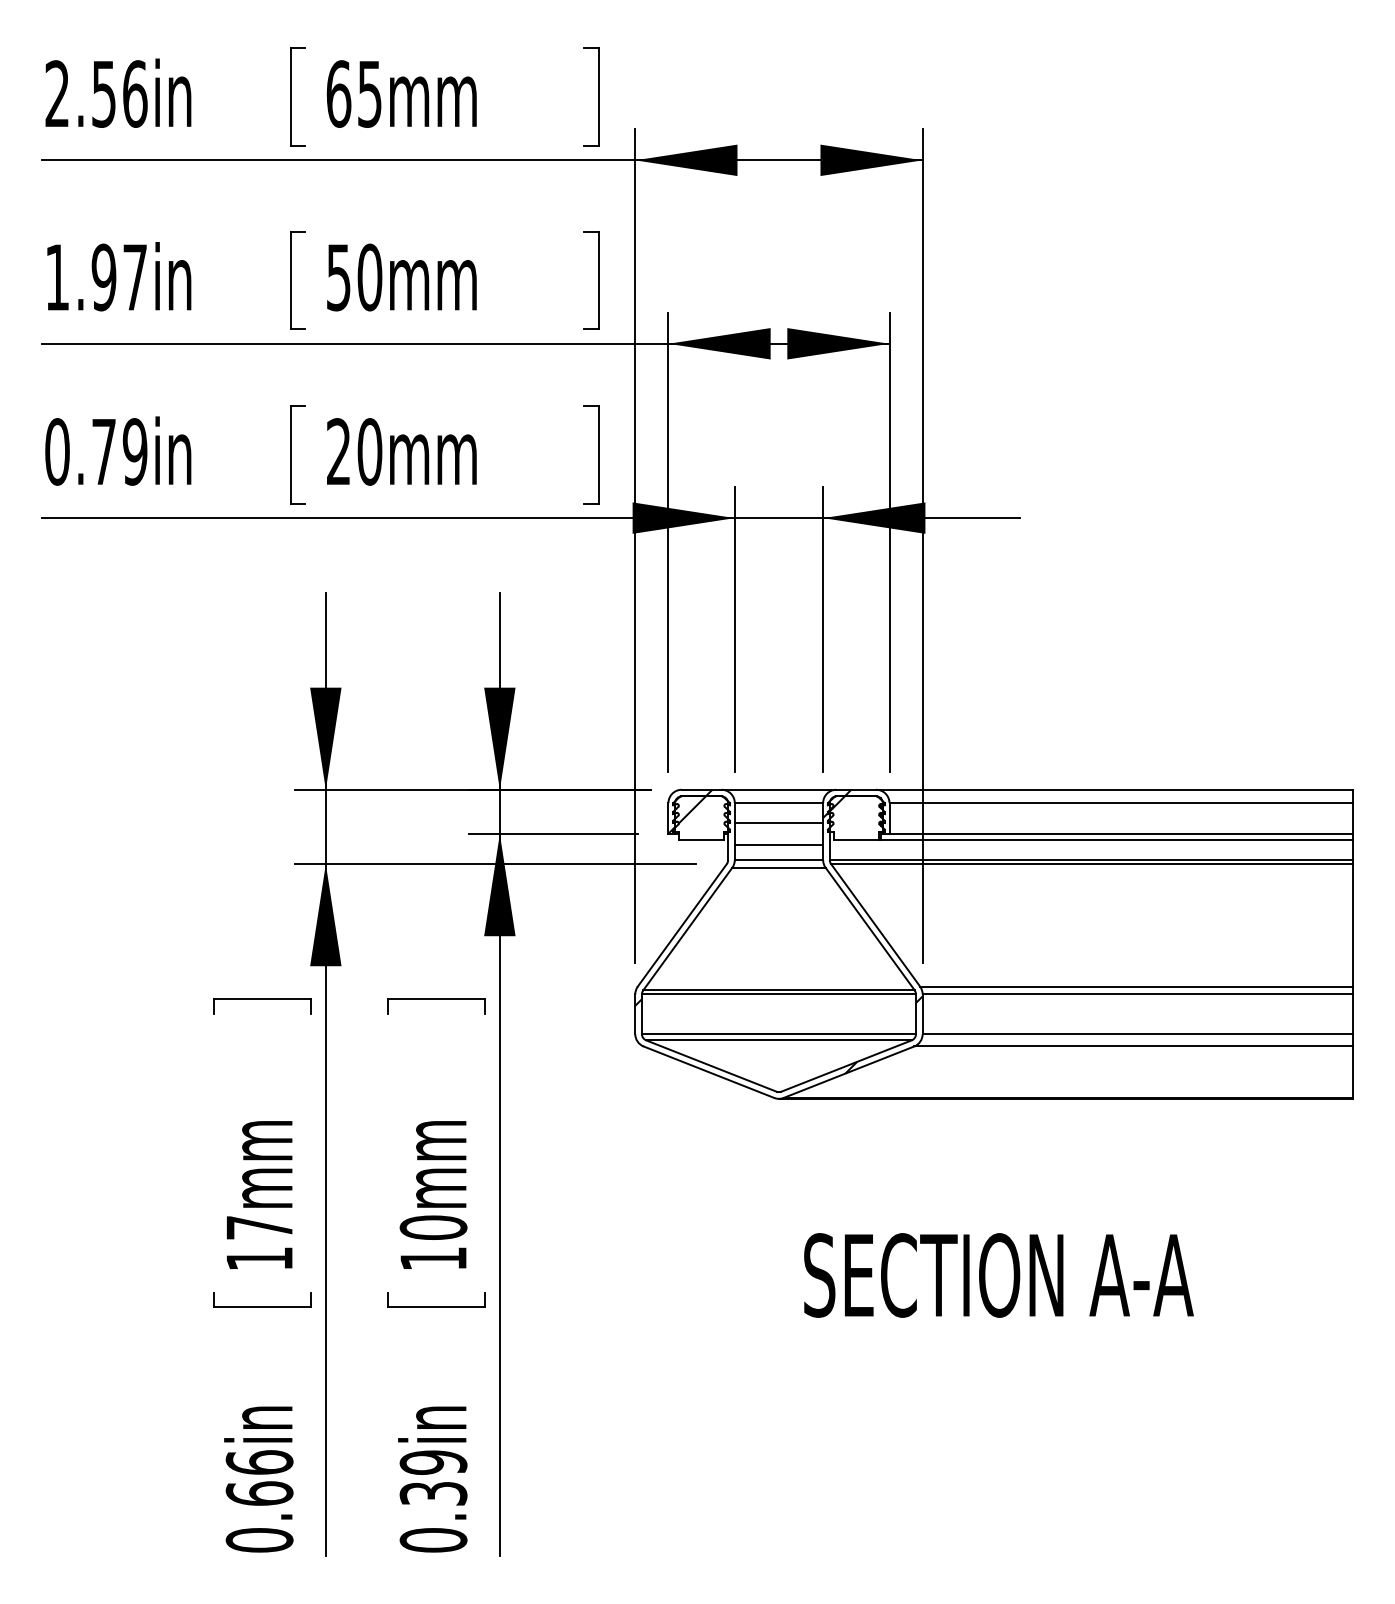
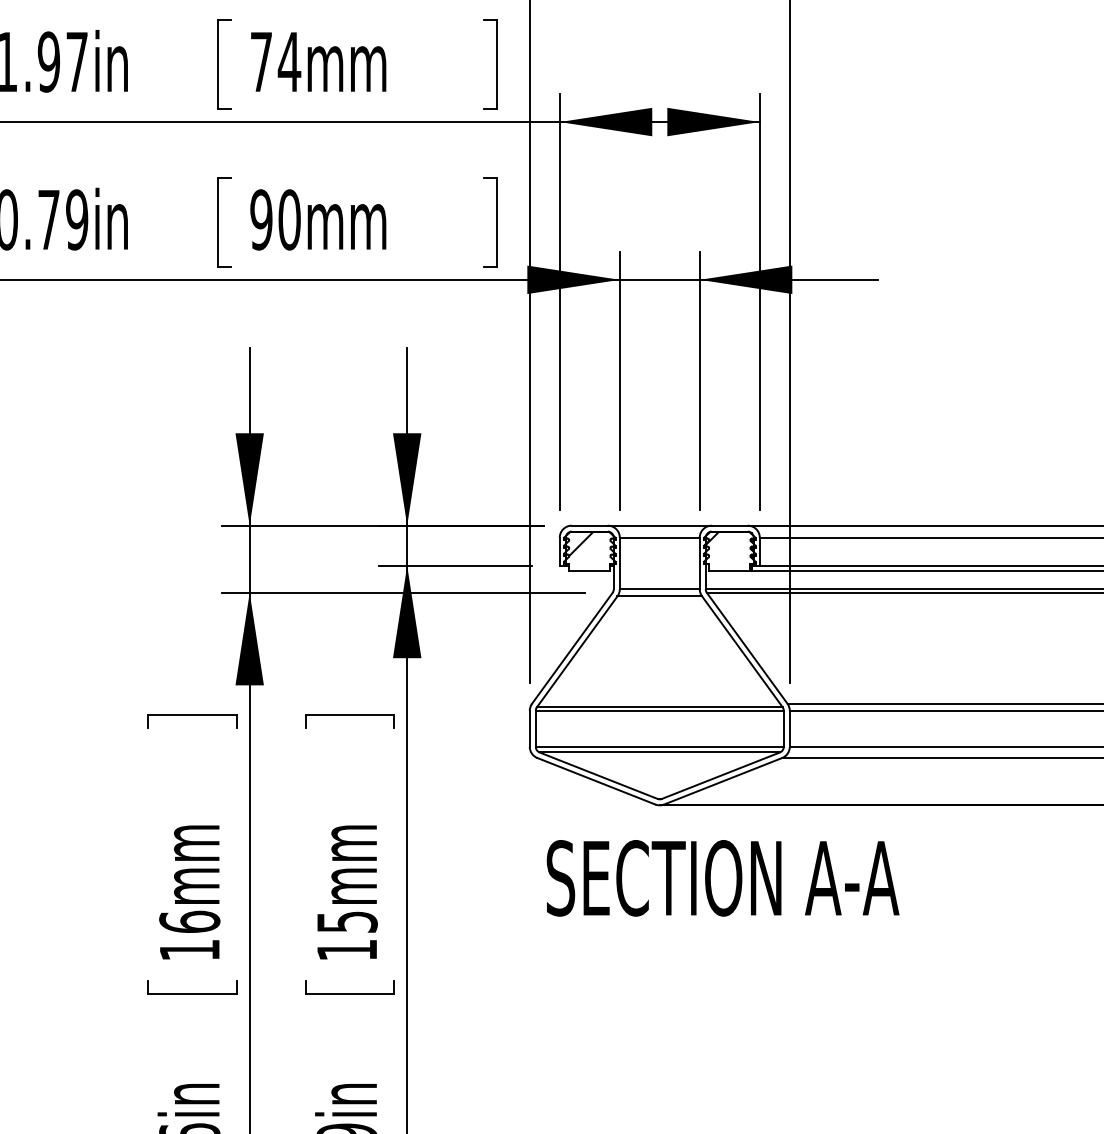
text: (354, 277) -> (275, 62), 50mm -> 74mm
text: (338, 451) -> (261, 219), 20mm -> 90mm
line: (778, 822) -> (659, 555), removed
line: (778, 845) -> (659, 576), removed
hatch: (778, 931) -> (659, 653), removed
text: (259, 1227) -> (189, 921), 17mm -> 16mm
text: (433, 1227) -> (347, 921), 10mm -> 15mm
text: (998, 1275) -> (722, 878), moved

